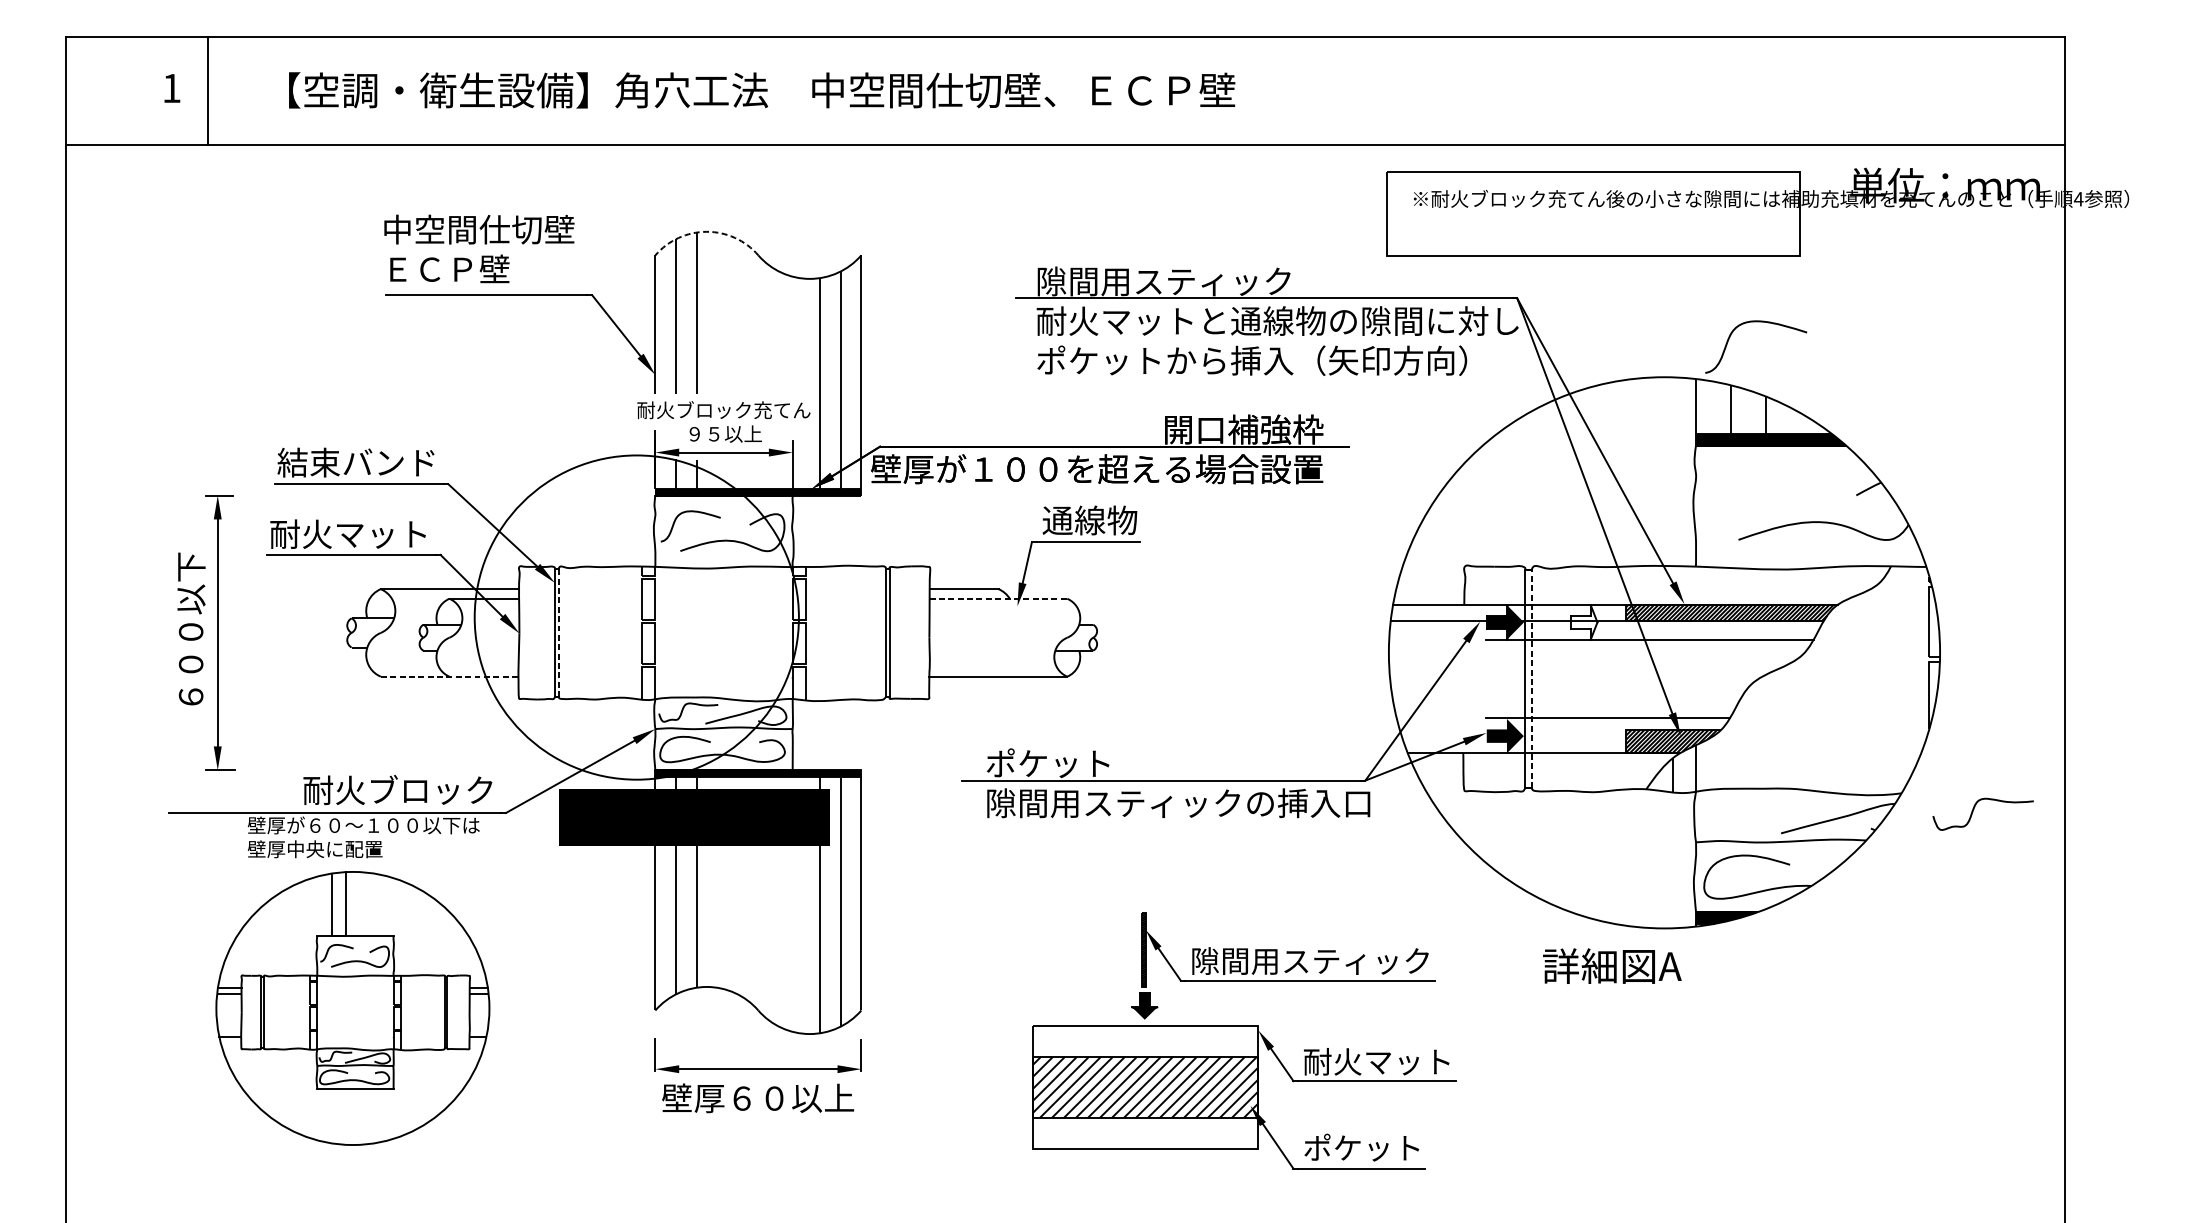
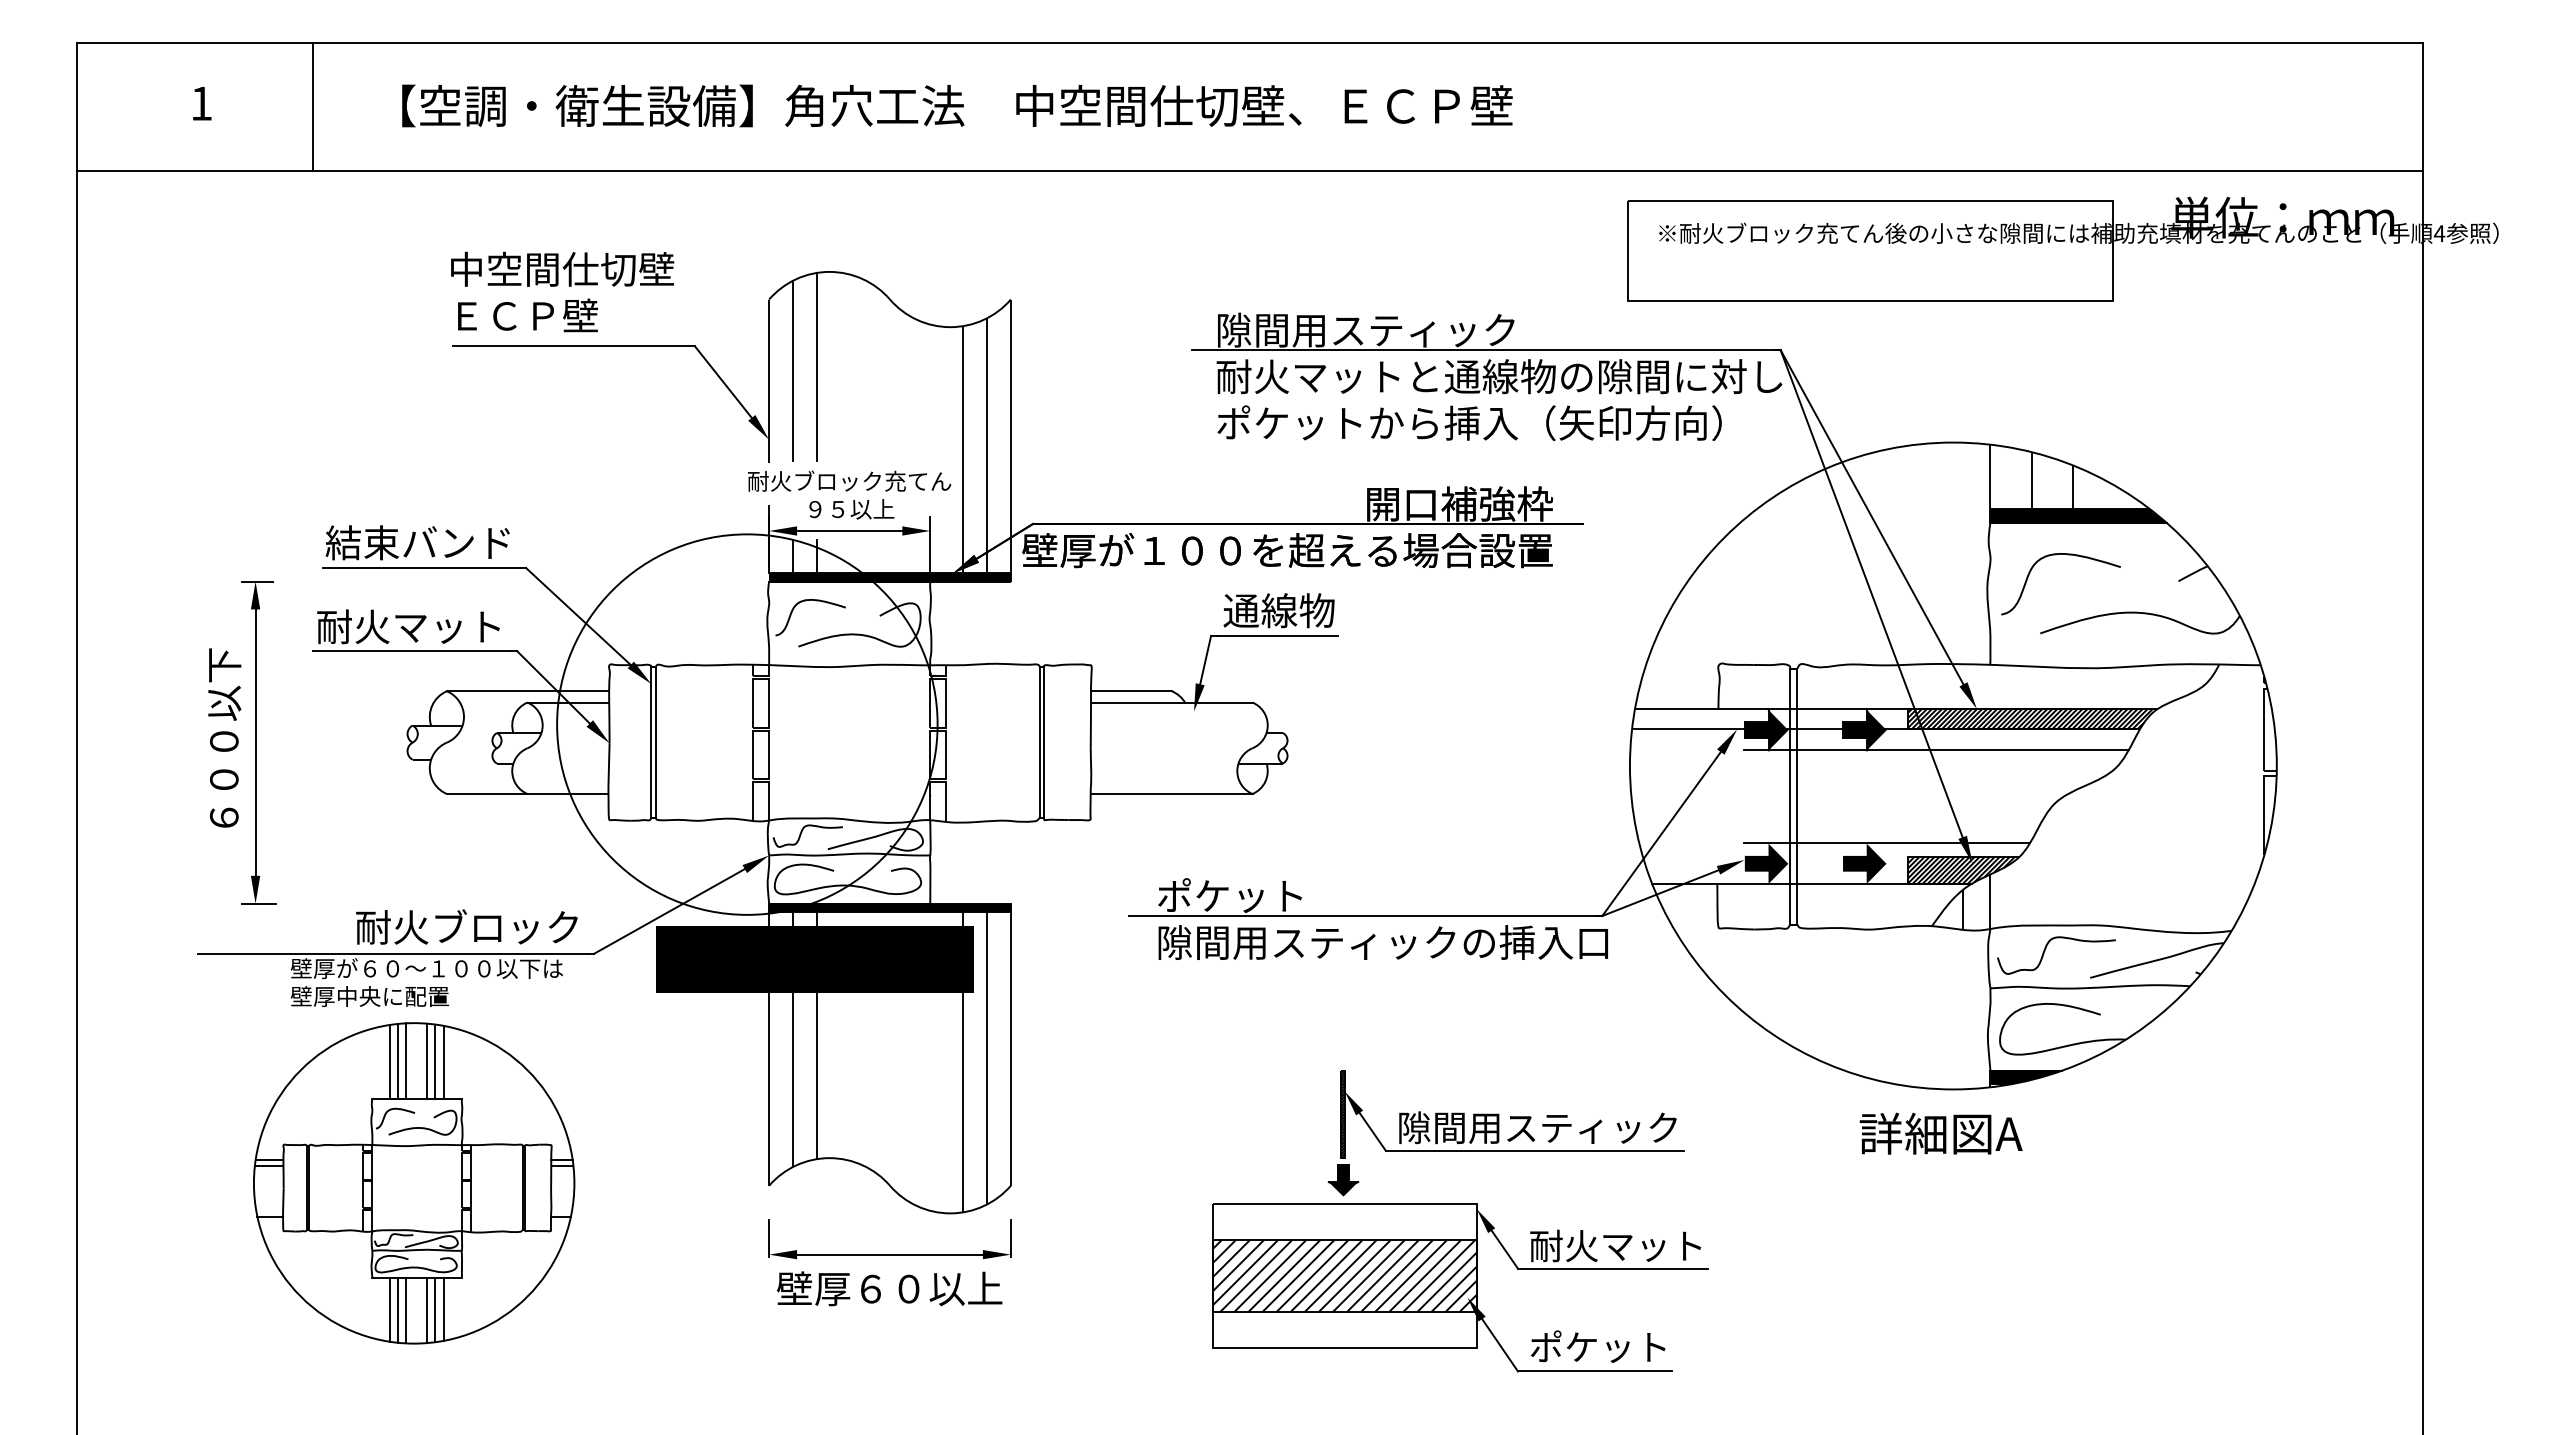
line: (207, 90) -> (312, 106), moved
text: (762, 90) -> (957, 105), moved
arc: (706, 231) -> (829, 271), dashed -> solid
curve: (1752, 322) -> (2056, 555), moved
line: (998, 598) -> (1171, 702), dashed -> solid
fill: (1588, 622) -> (1864, 730), added
line: (558, 632) -> (655, 742), dashed -> solid
line: (449, 676) -> (527, 793), dashed -> solid
line: (1531, 678) -> (1797, 796), dashed -> solid
fill: (1588, 735) -> (1864, 863), added
curve: (1973, 810) -> (2045, 951), moved
line: (339, 903) -> (398, 1060), added
line: (363, 903) -> (426, 1060), added
line: (371, 904) -> (435, 1061), added
line: (377, 904) -> (443, 1061), added
text: (1611, 965) -> (1940, 1133), moved
line: (331, 1115) -> (389, 1309), added
line: (339, 1115) -> (398, 1309), added
line: (371, 1115) -> (435, 1309), added
line: (377, 1115) -> (443, 1308), added
line: (346, 1116) -> (406, 1310), added
line: (363, 1116) -> (426, 1310), added

